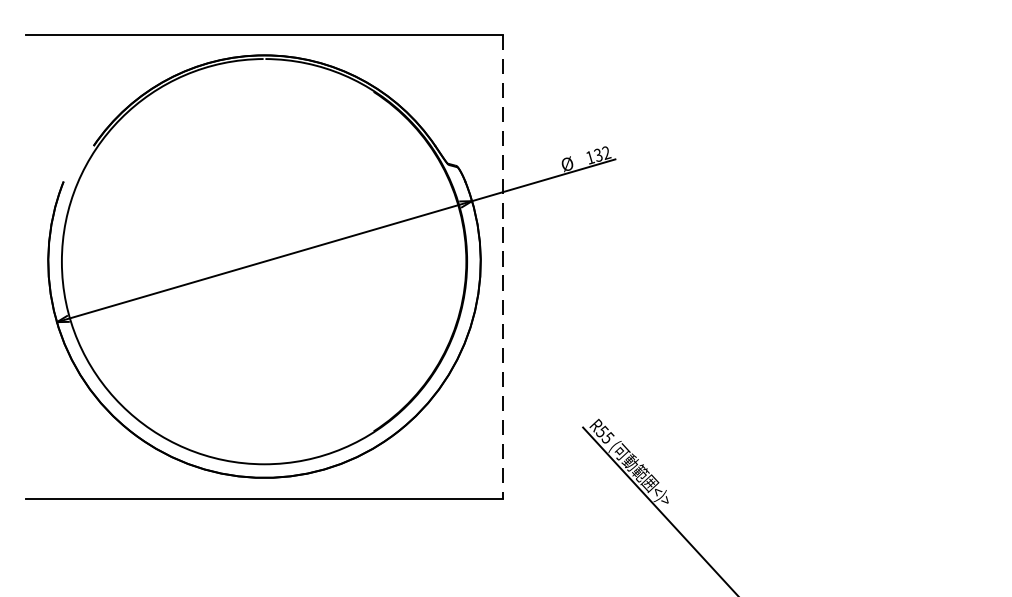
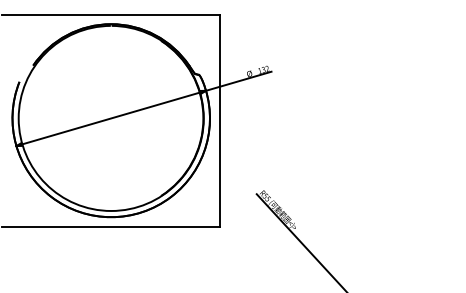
line: (503, 266) -> (220, 120), dashed -> solid

